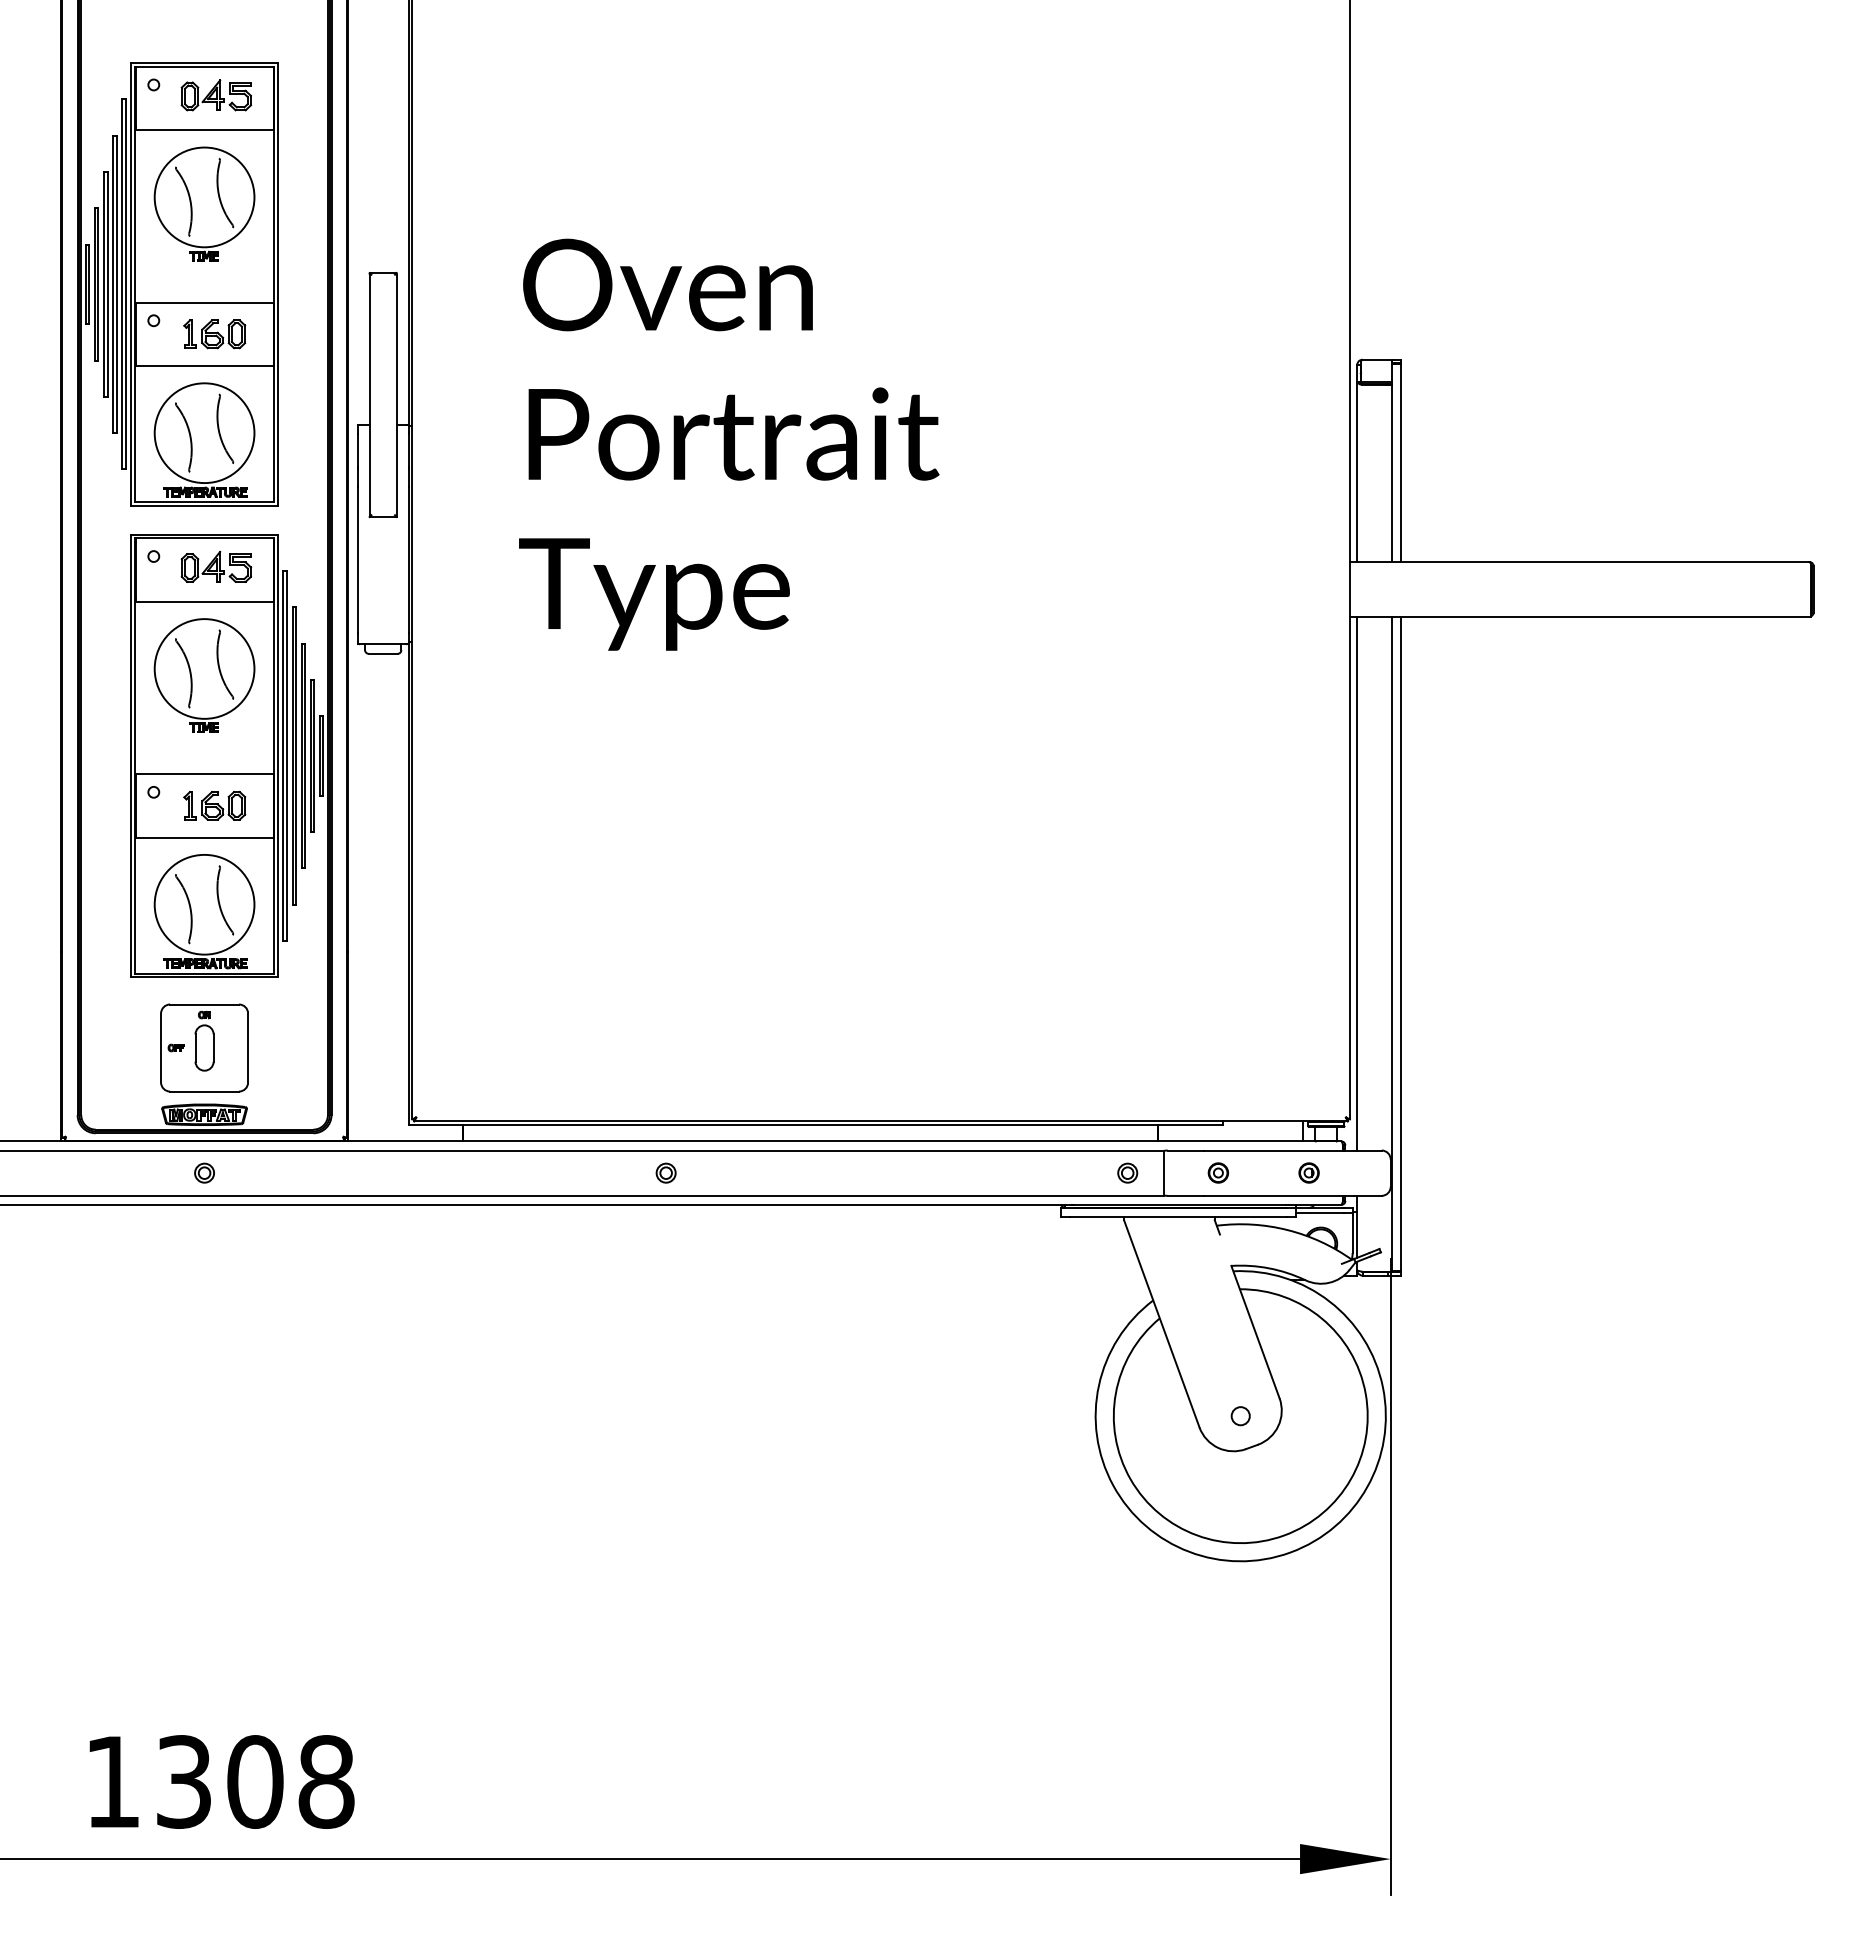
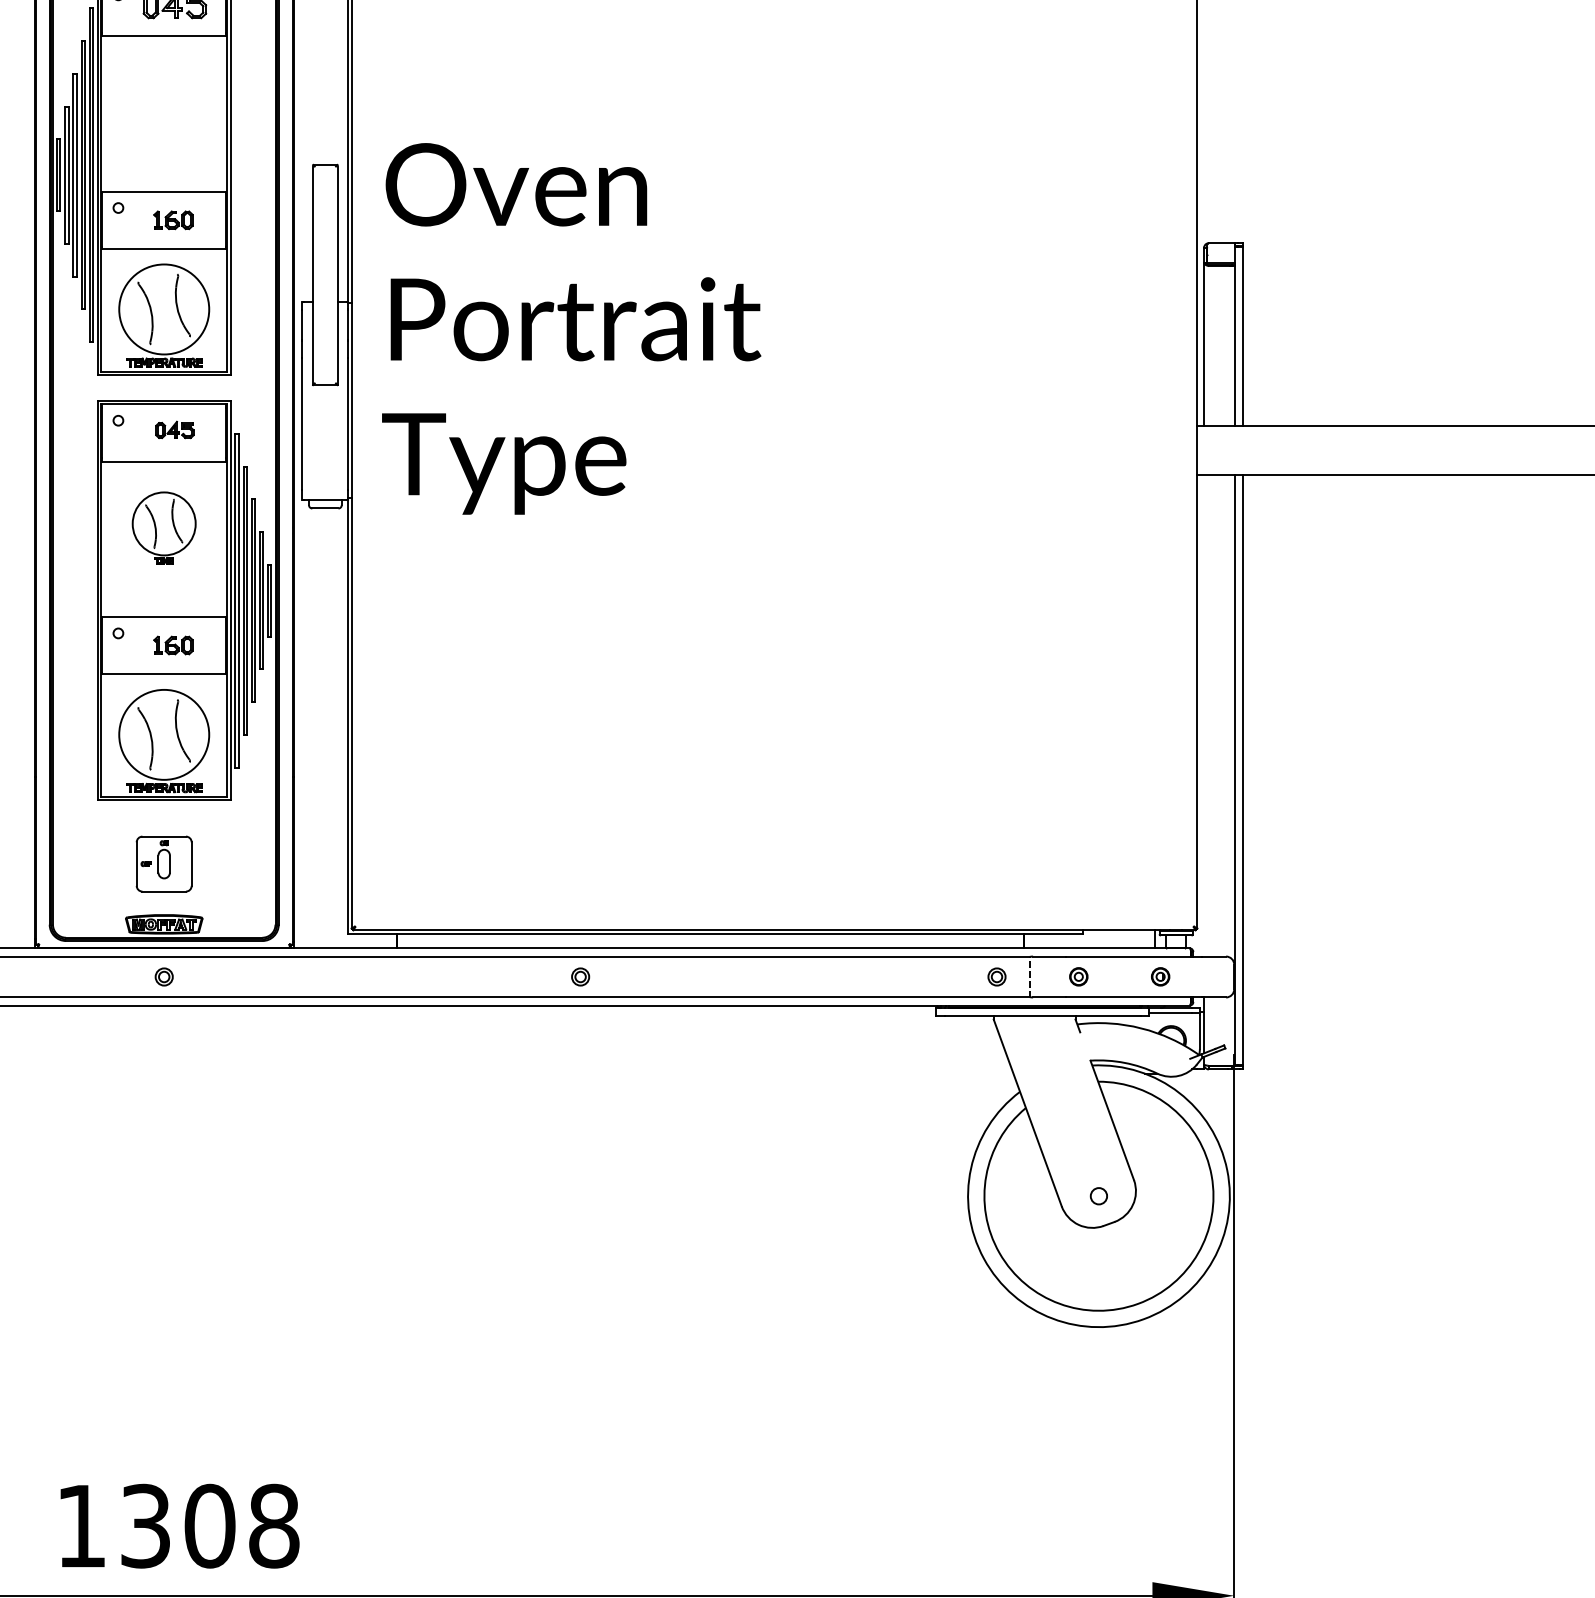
part: (204, 203) -> (164, 102), removed
part: (214, 334) -> (173, 220), size x0.7
text: (729, 444) -> (571, 328), moved
part: (216, 566) -> (174, 429), size x0.6
part: (204, 675) -> (164, 528), size x0.7
part: (214, 805) -> (173, 645), size x0.7
line: (1357, 883) -> (1204, 715), removed
part: (204, 1047) -> (164, 863), size x0.7
line: (1164, 1173) -> (1030, 977), solid -> dashed

